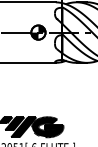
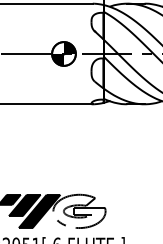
fill: (47, 127) -> (79, 211), removed

